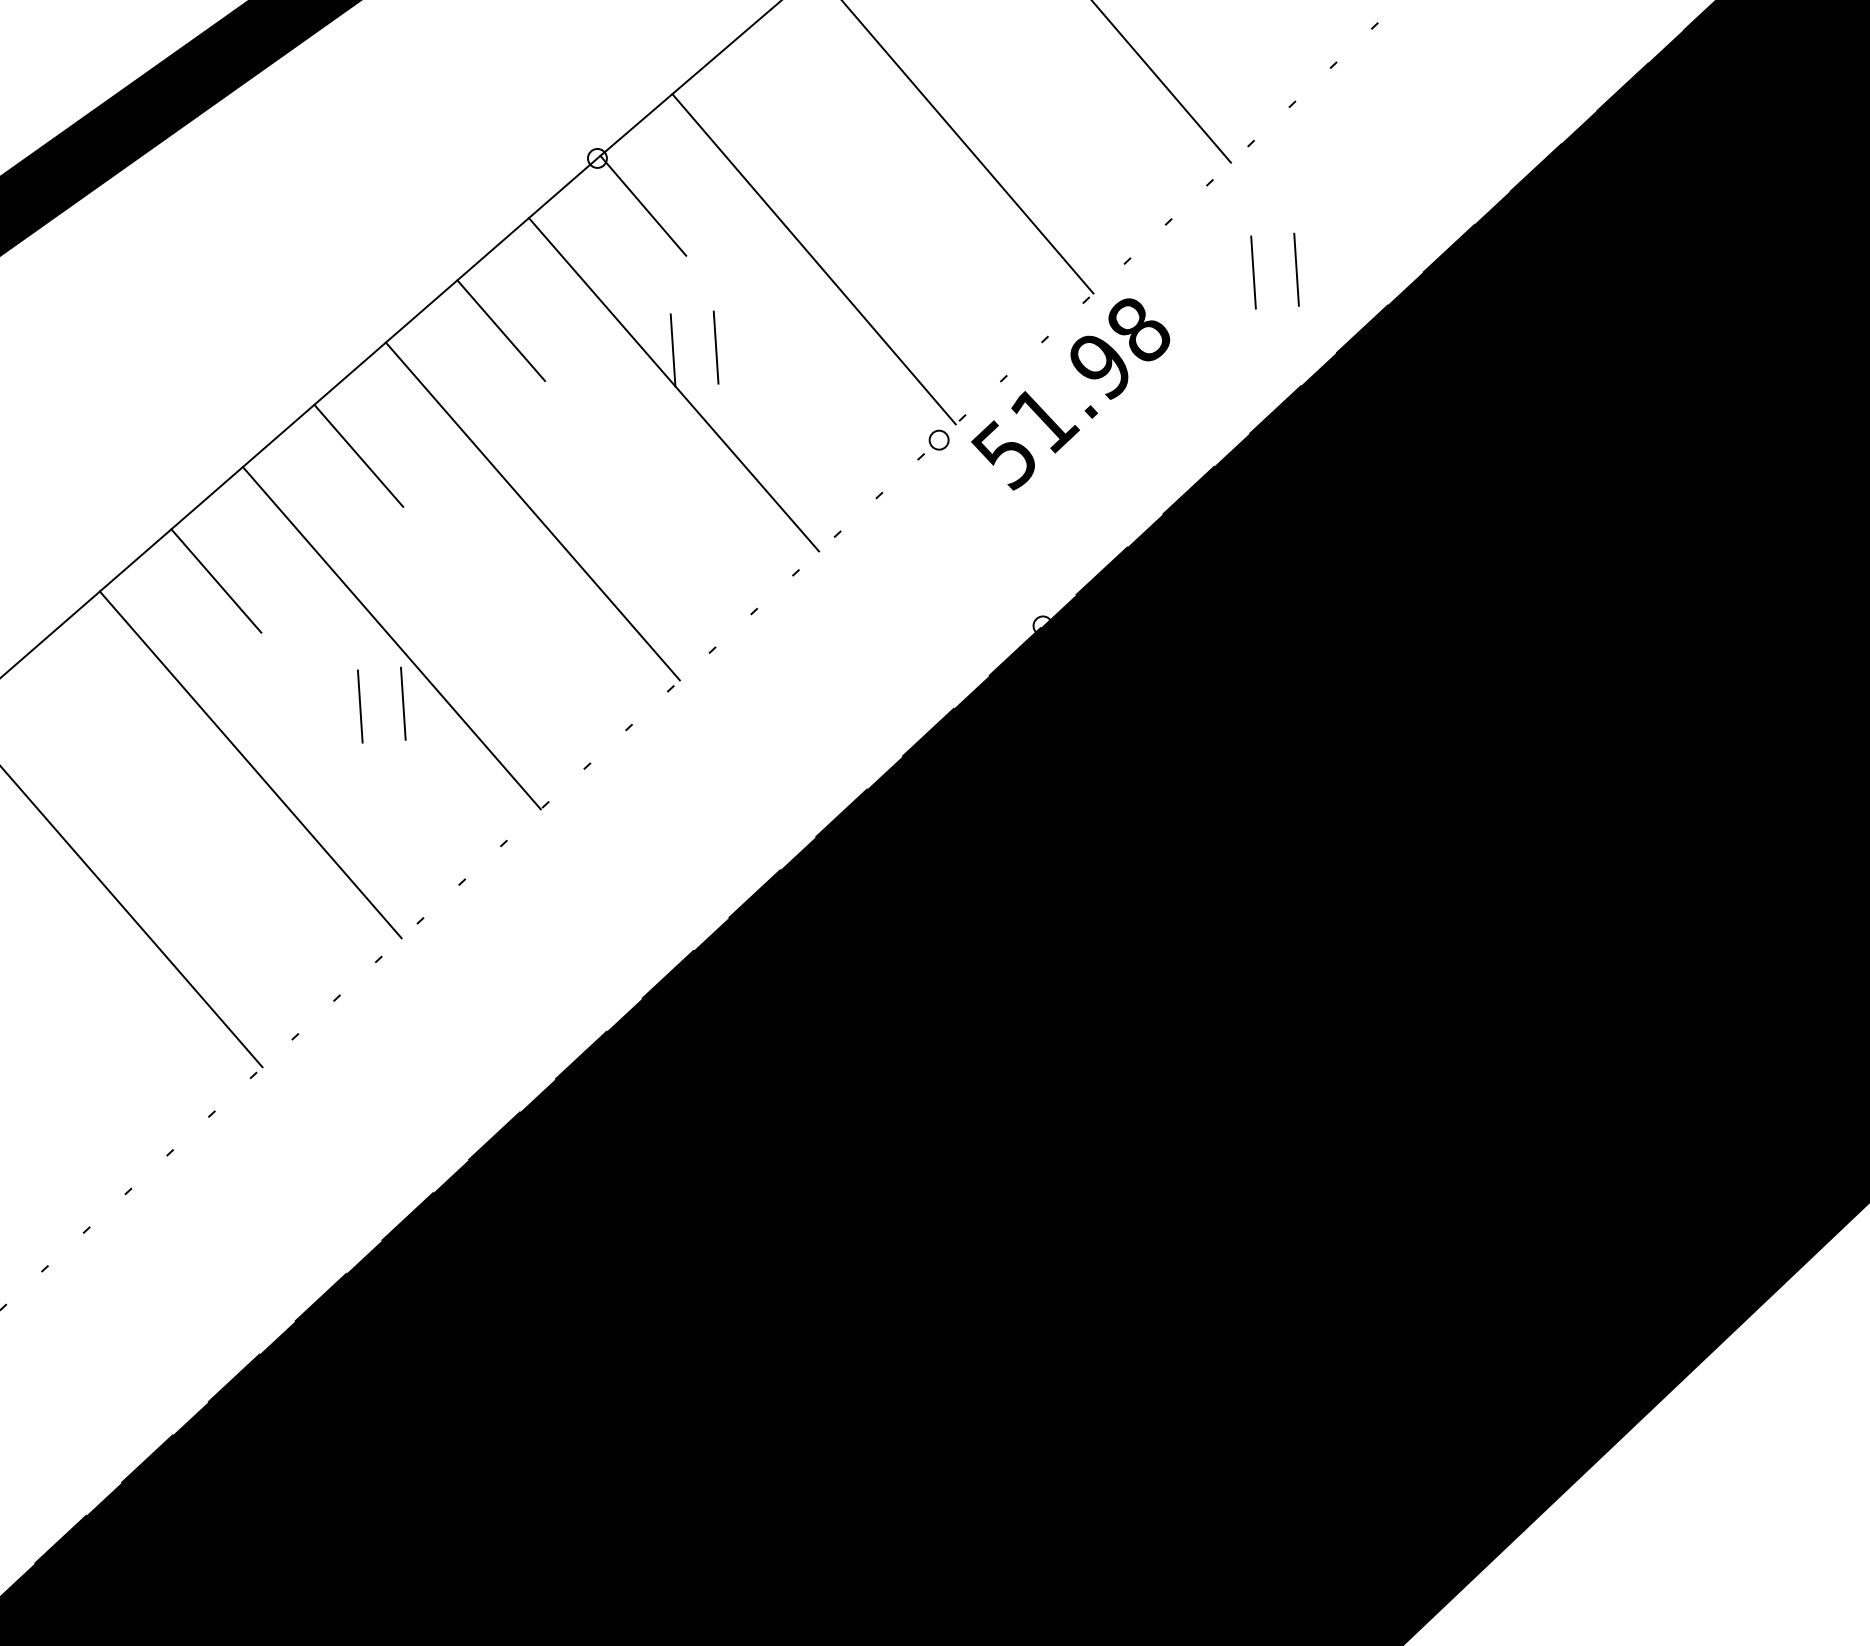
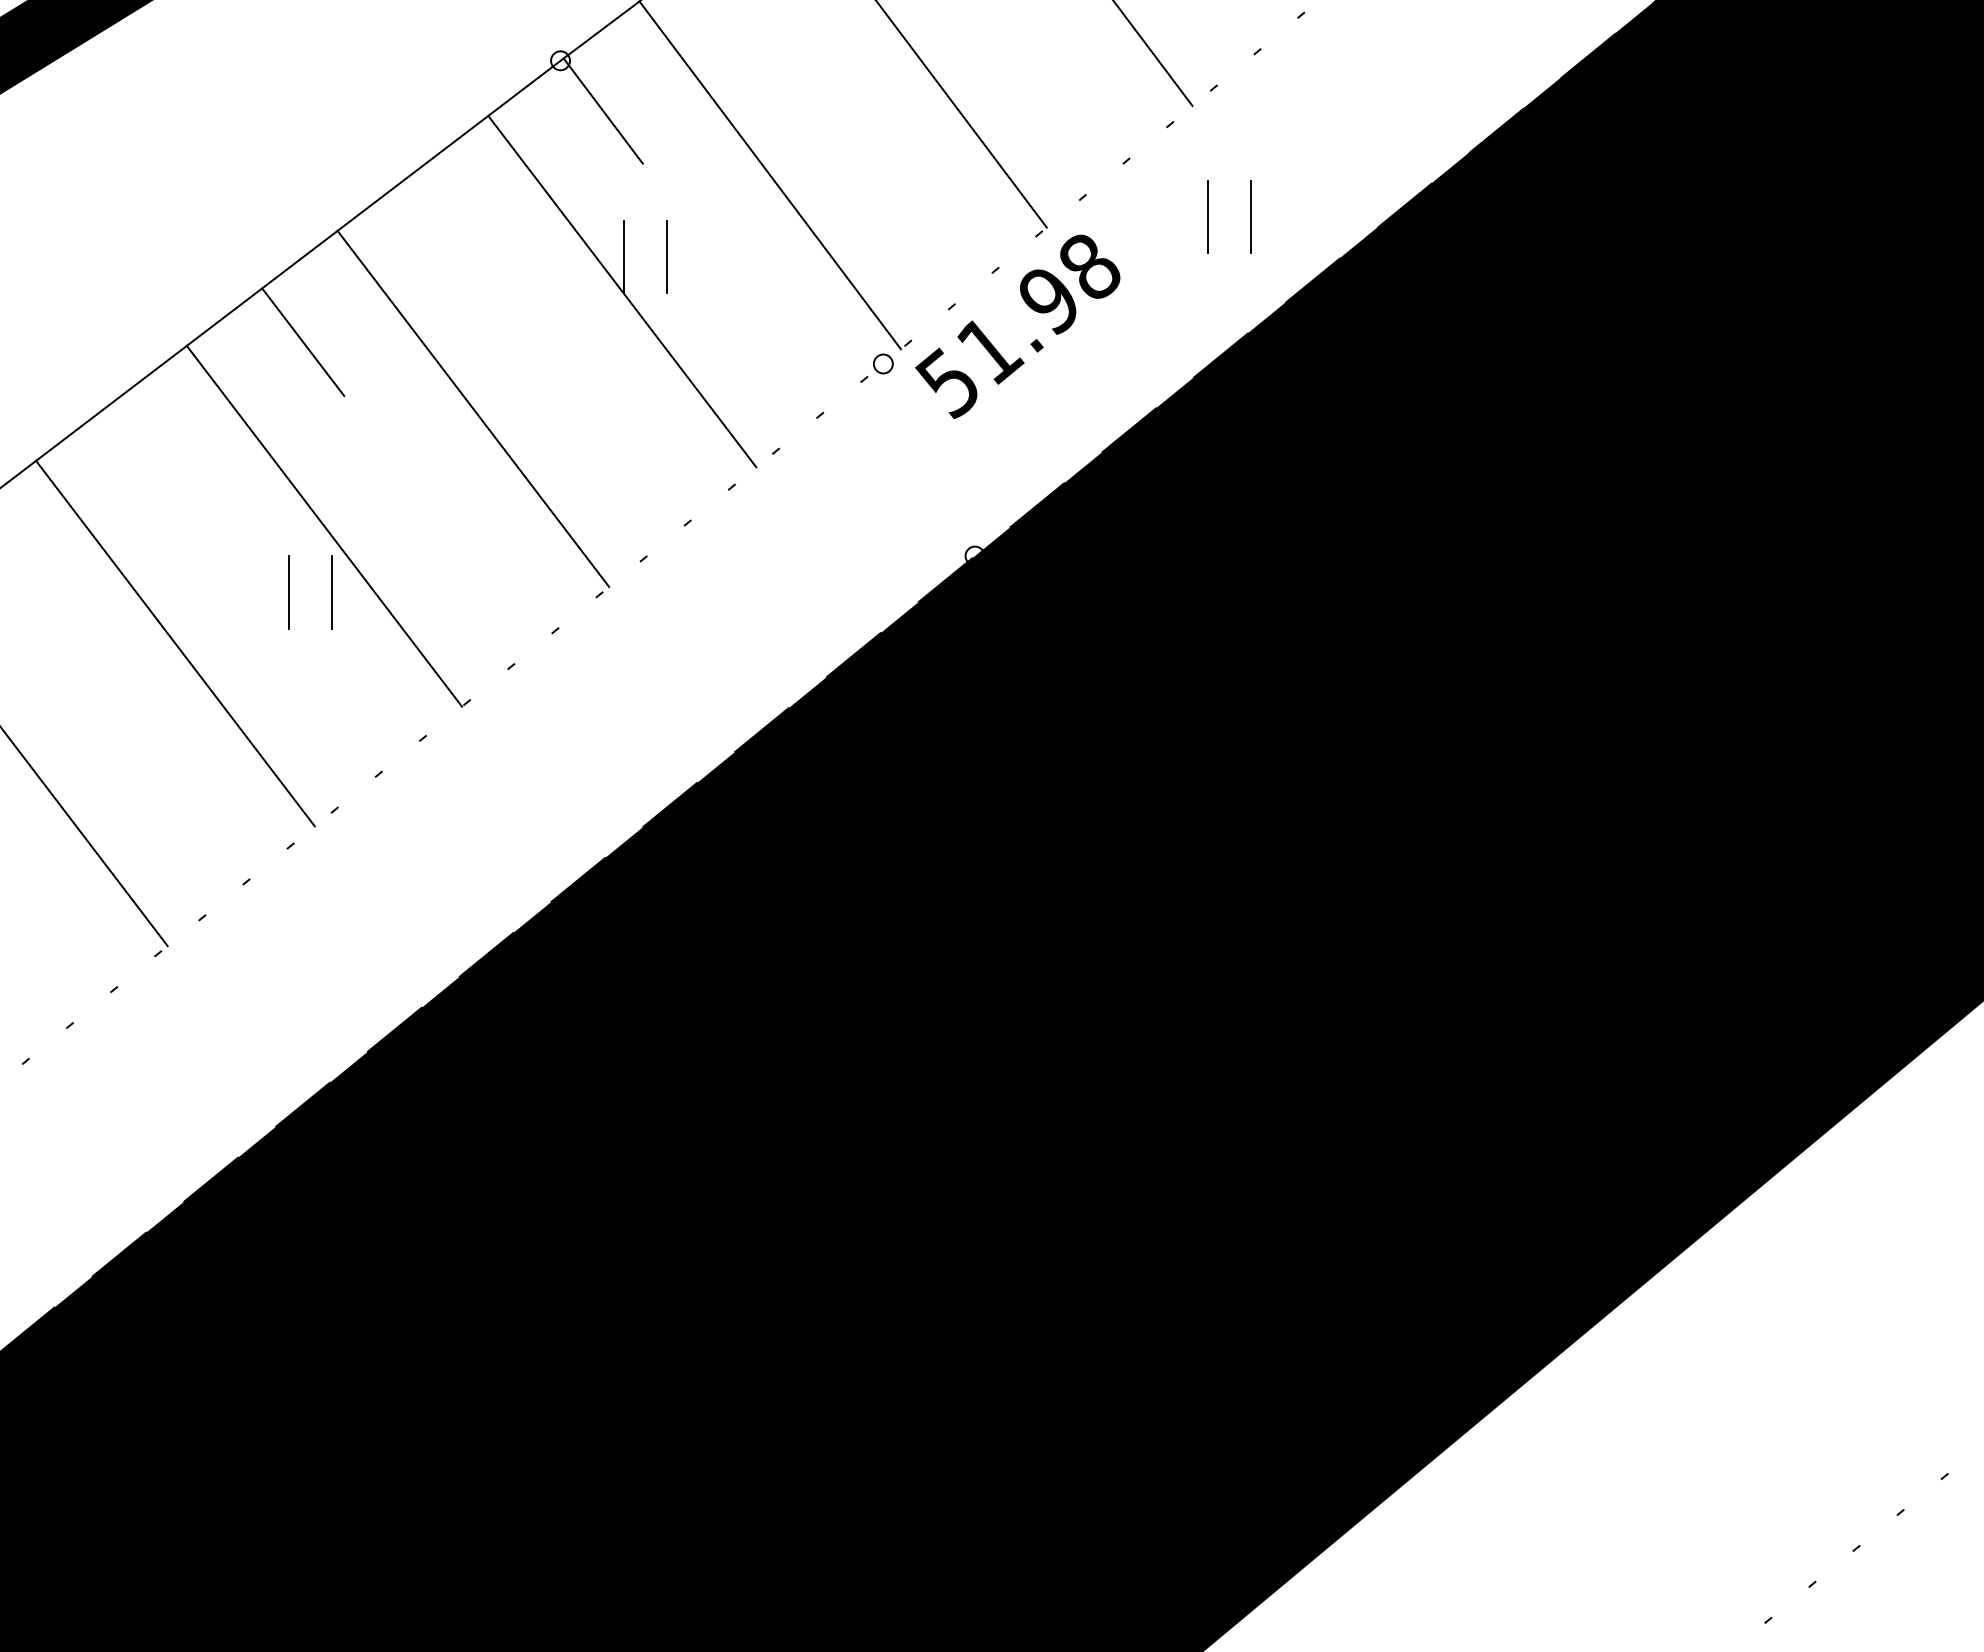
line: (500, 330) -> (452, 226), removed
line: (215, 580) -> (152, 457), removed

